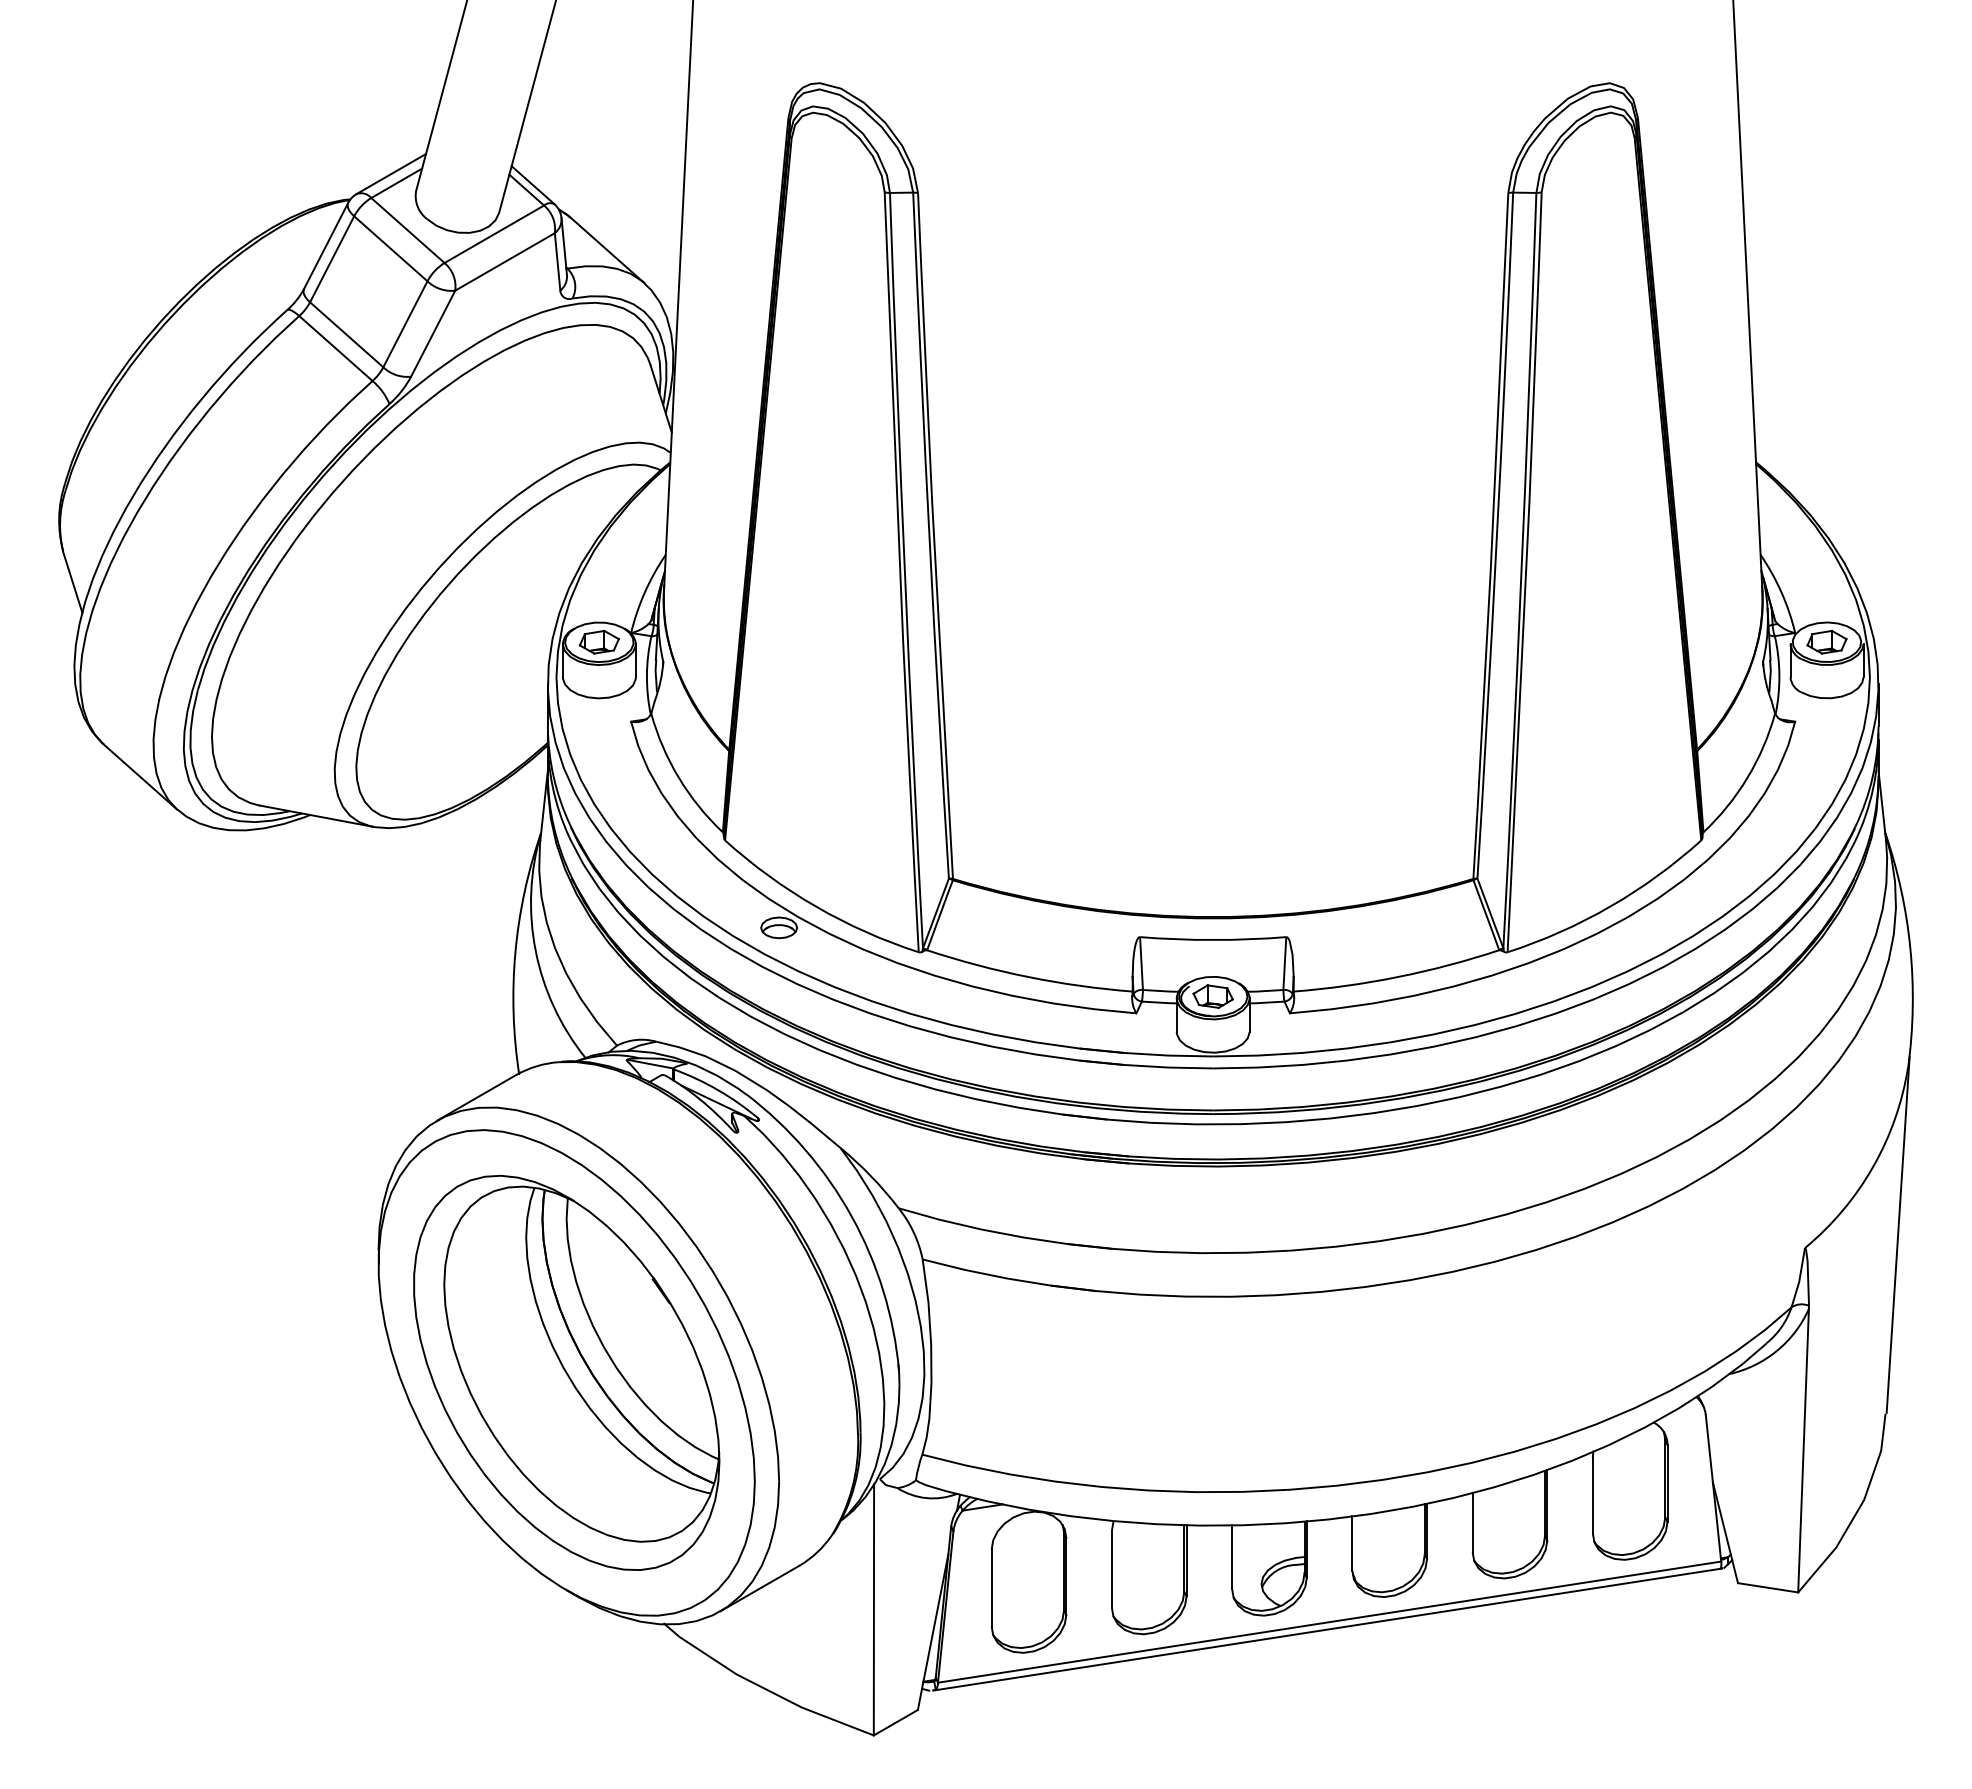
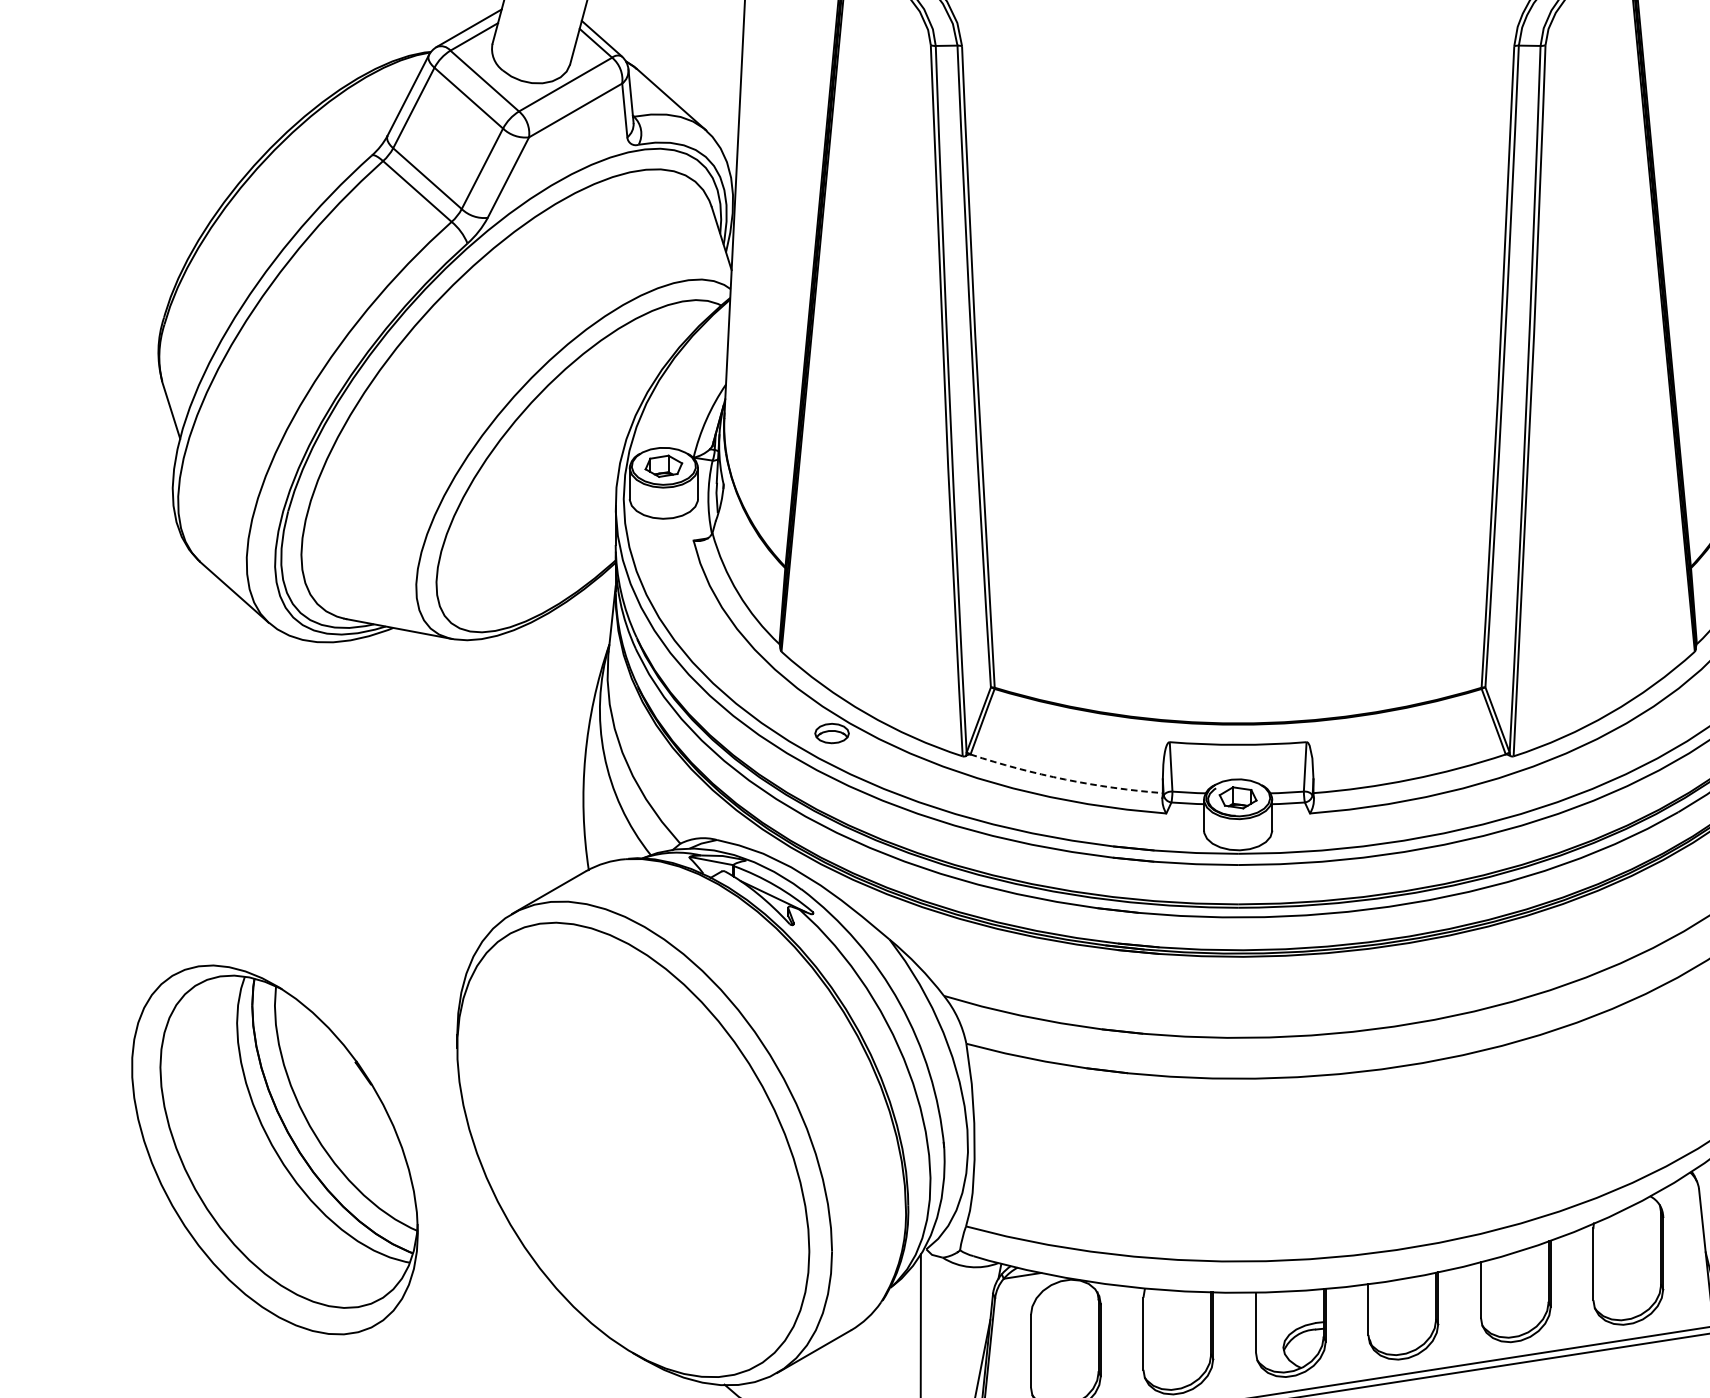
arc: (1028, 977) -> (1065, 779), solid -> dashed
part: (566, 1372) -> (274, 1149), moved

